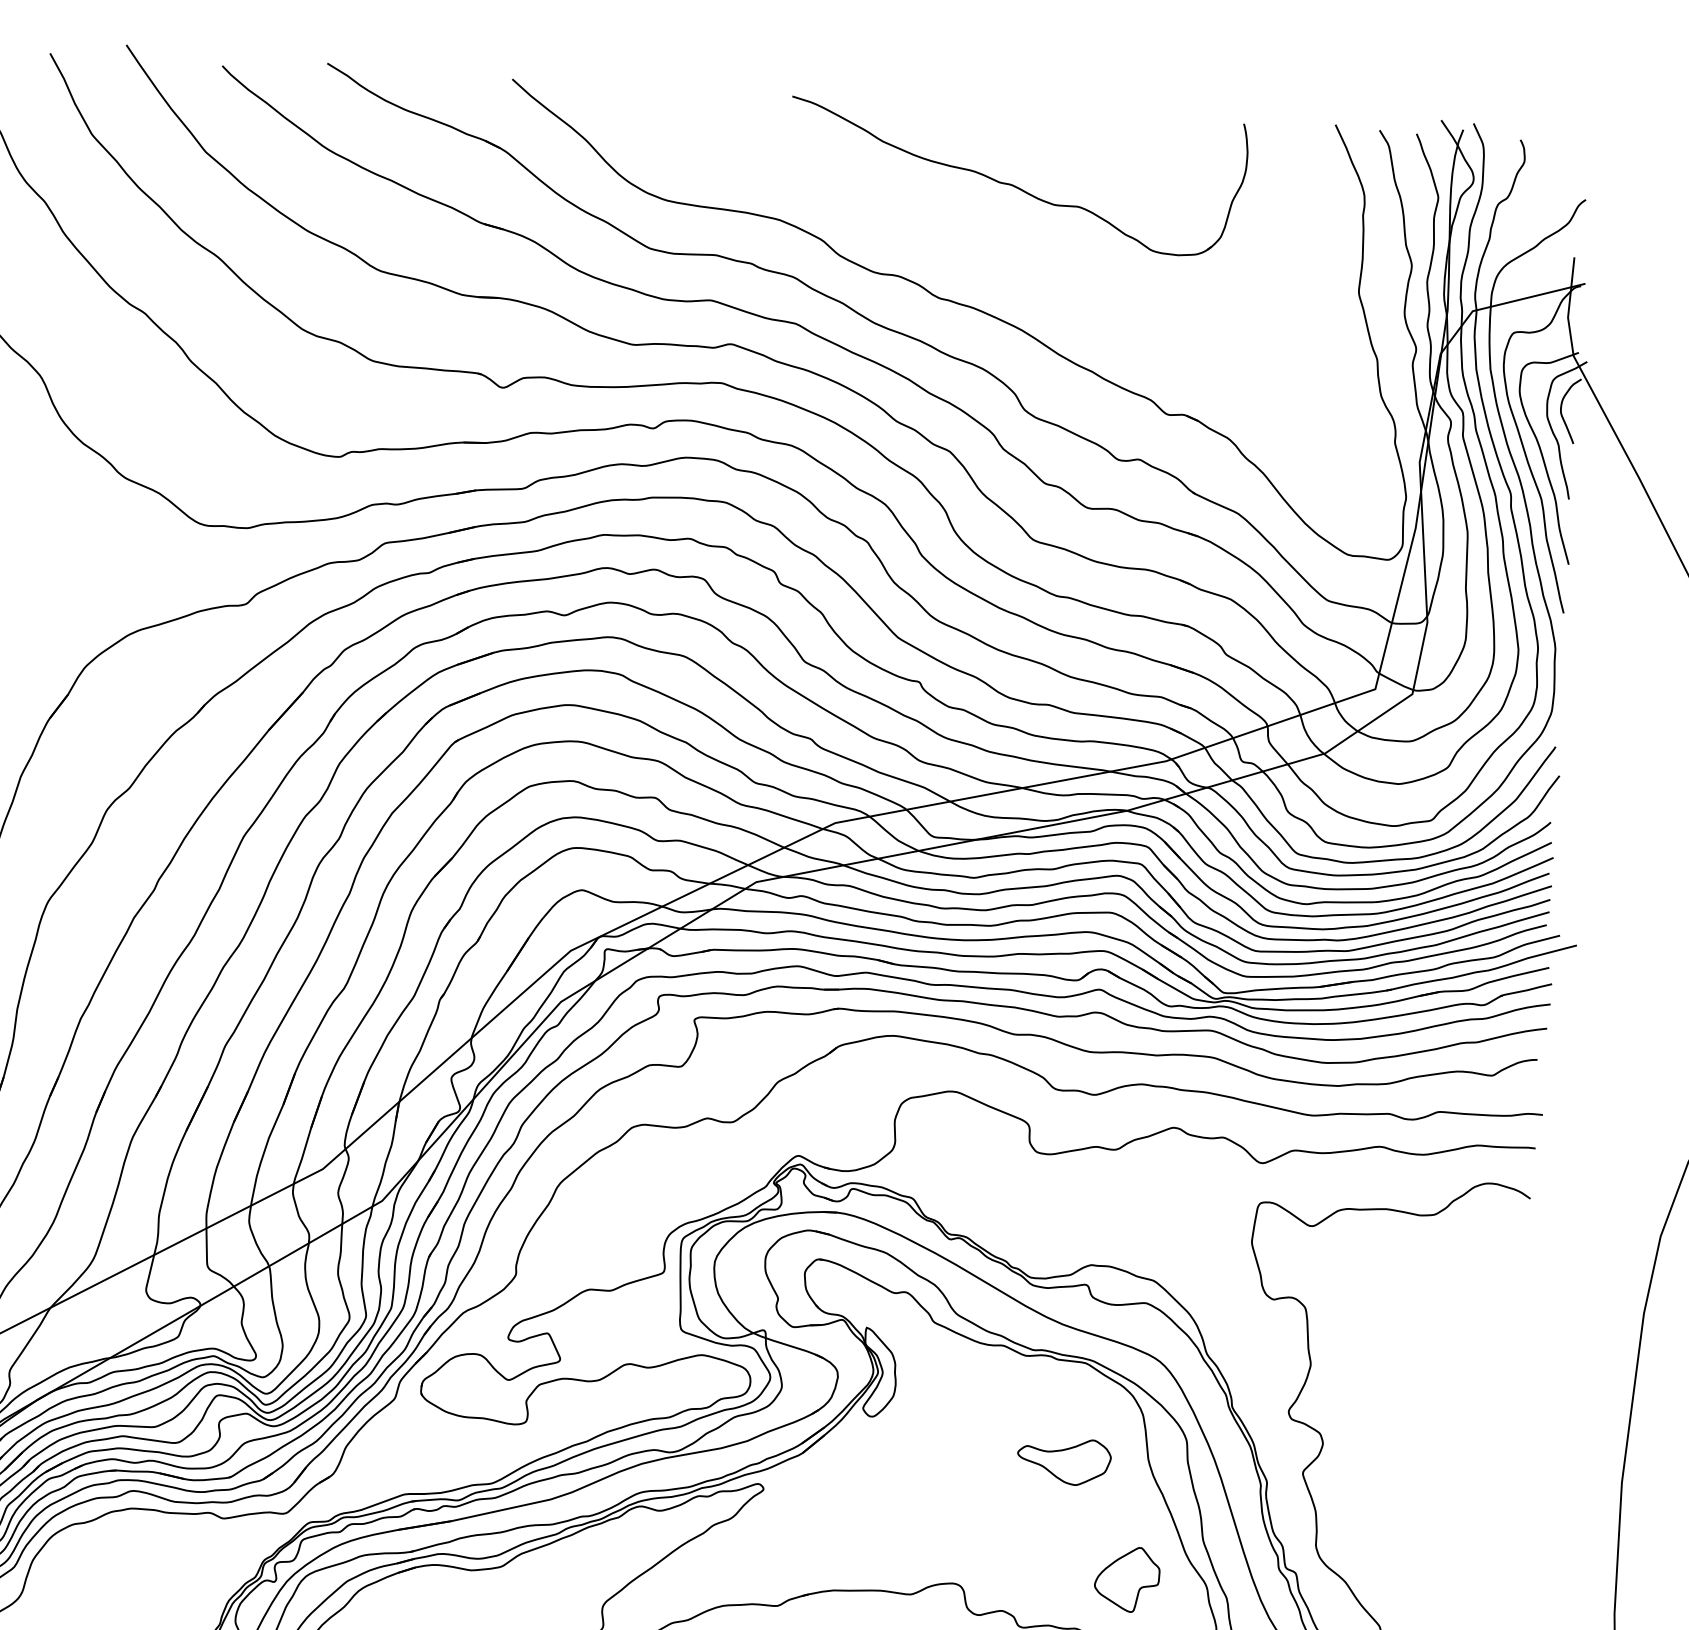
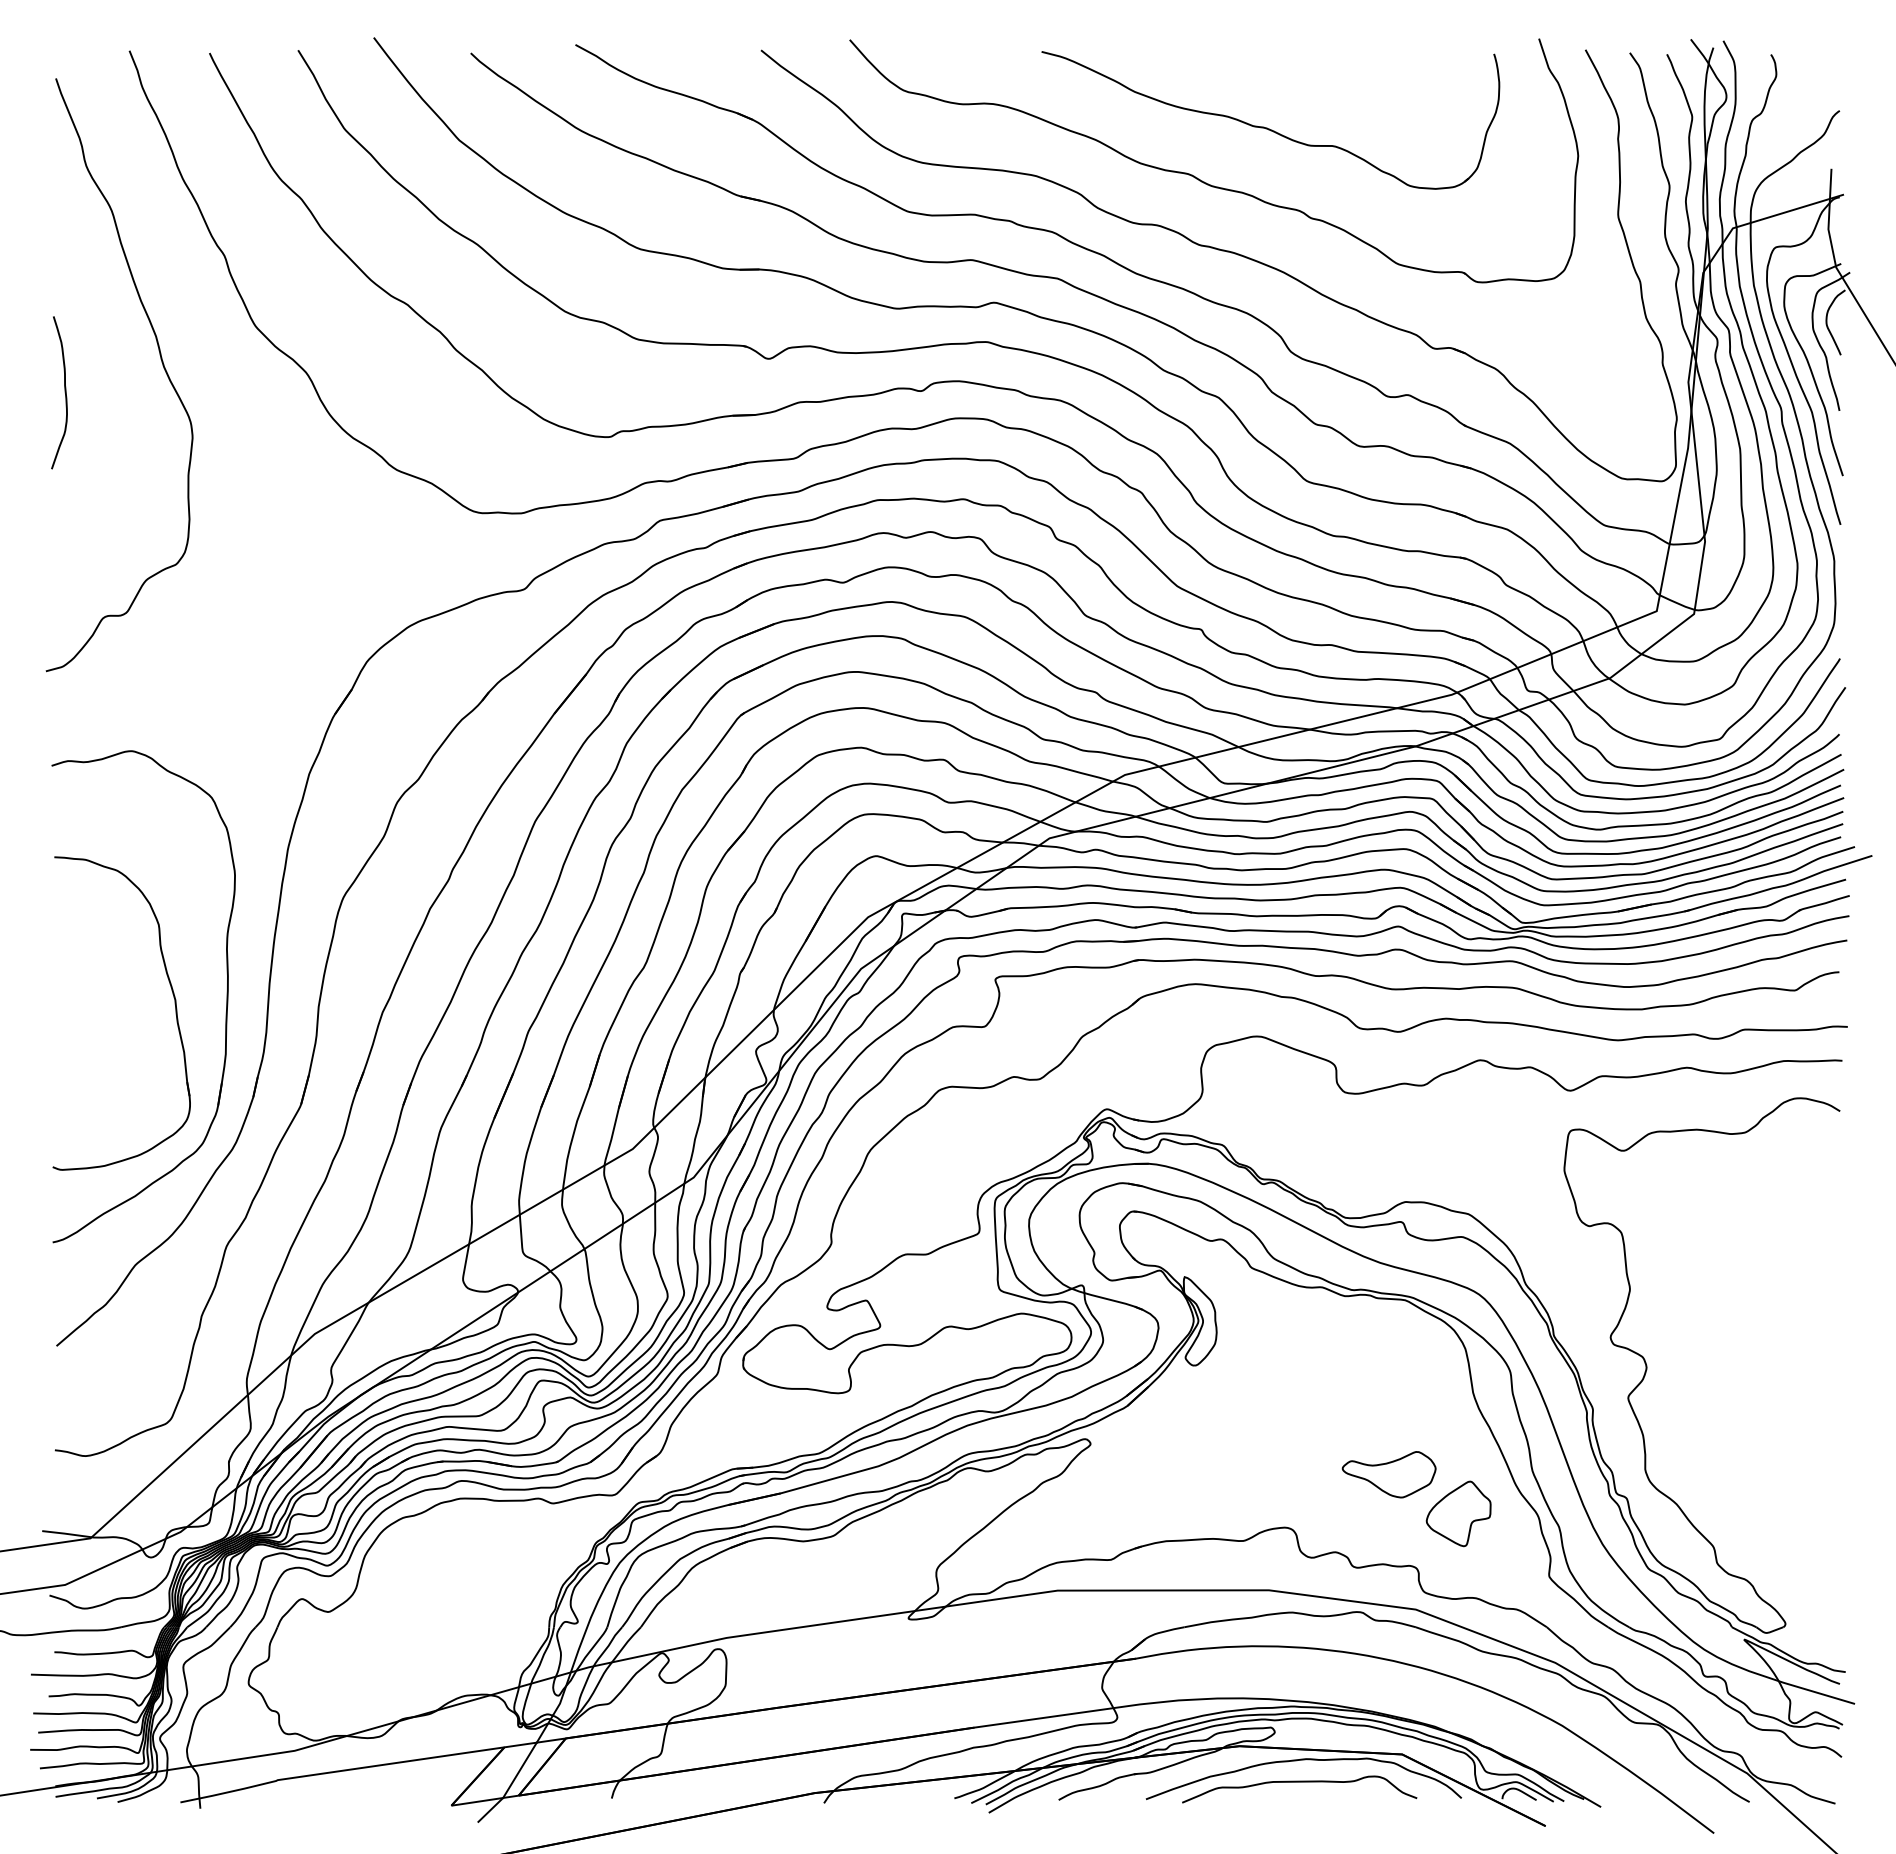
part: (947, 234) -> (1204, 181), added
part: (1063, 1461) -> (1388, 1474), moved

